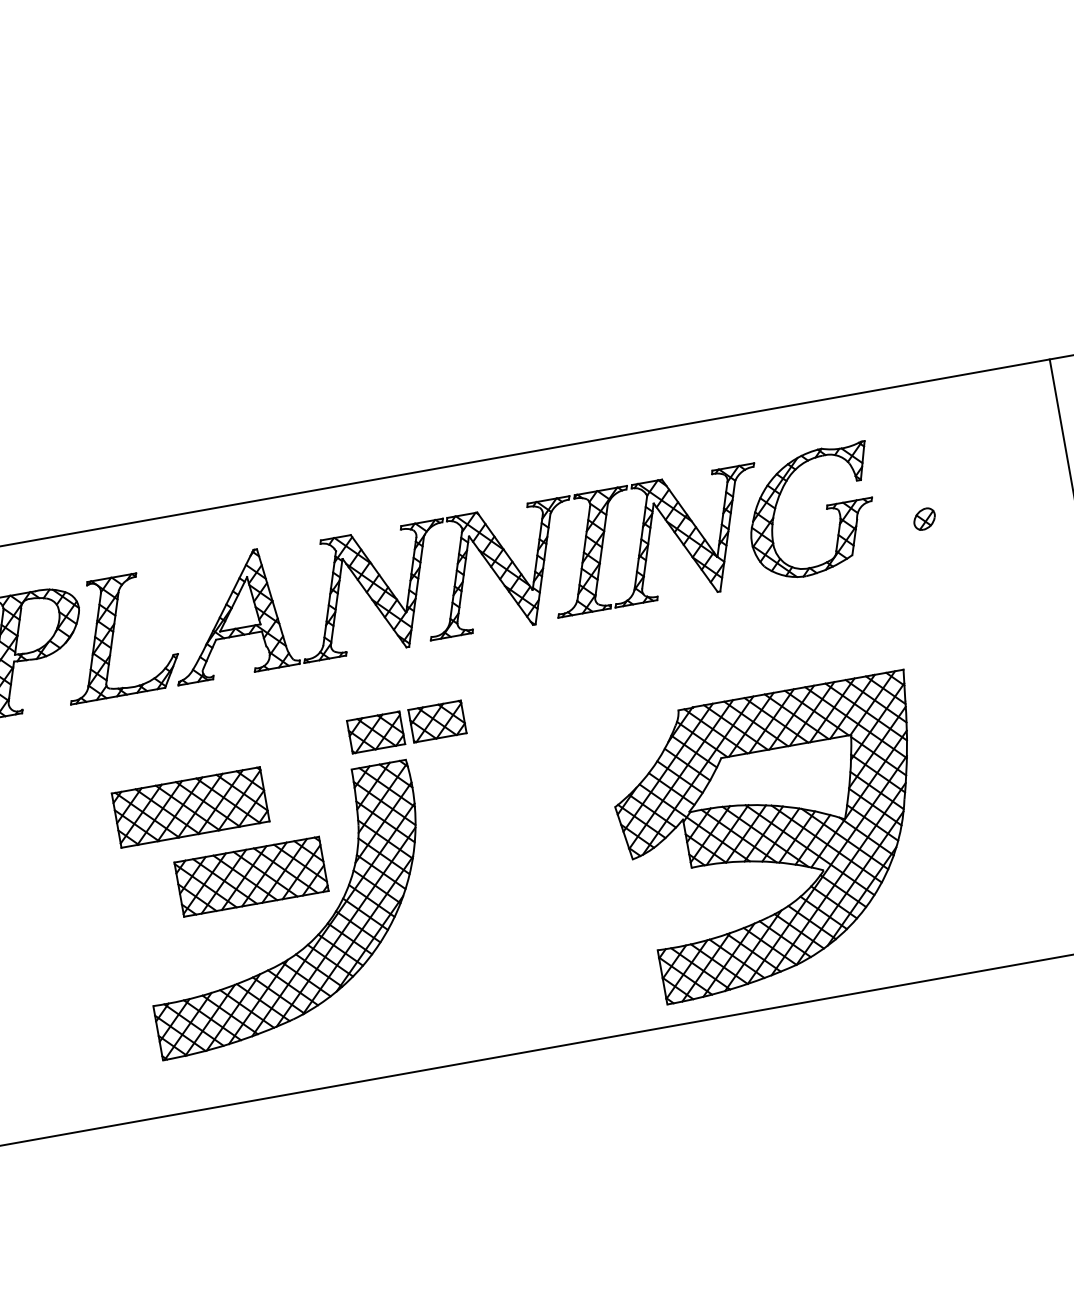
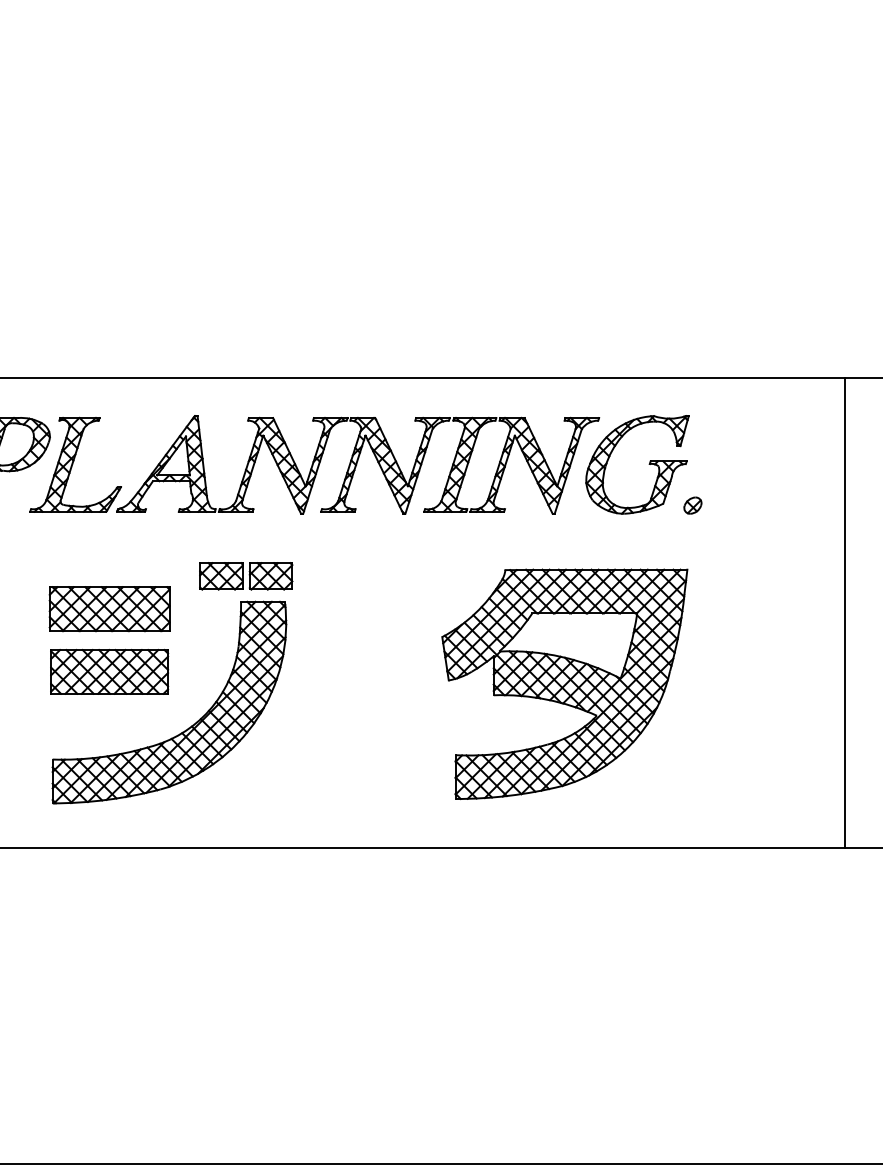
part: (924, 519) -> (692, 505), moved
part: (407, 727) -> (246, 576), moved
part: (776, 837) -> (564, 683), moved
part: (251, 876) -> (109, 671), moved

